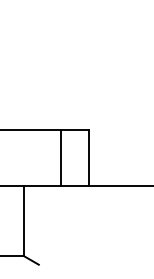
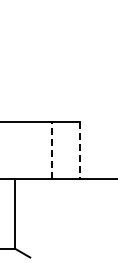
line: (60, 157) -> (51, 150), solid -> dashed
line: (88, 158) -> (79, 151), solid -> dashed

